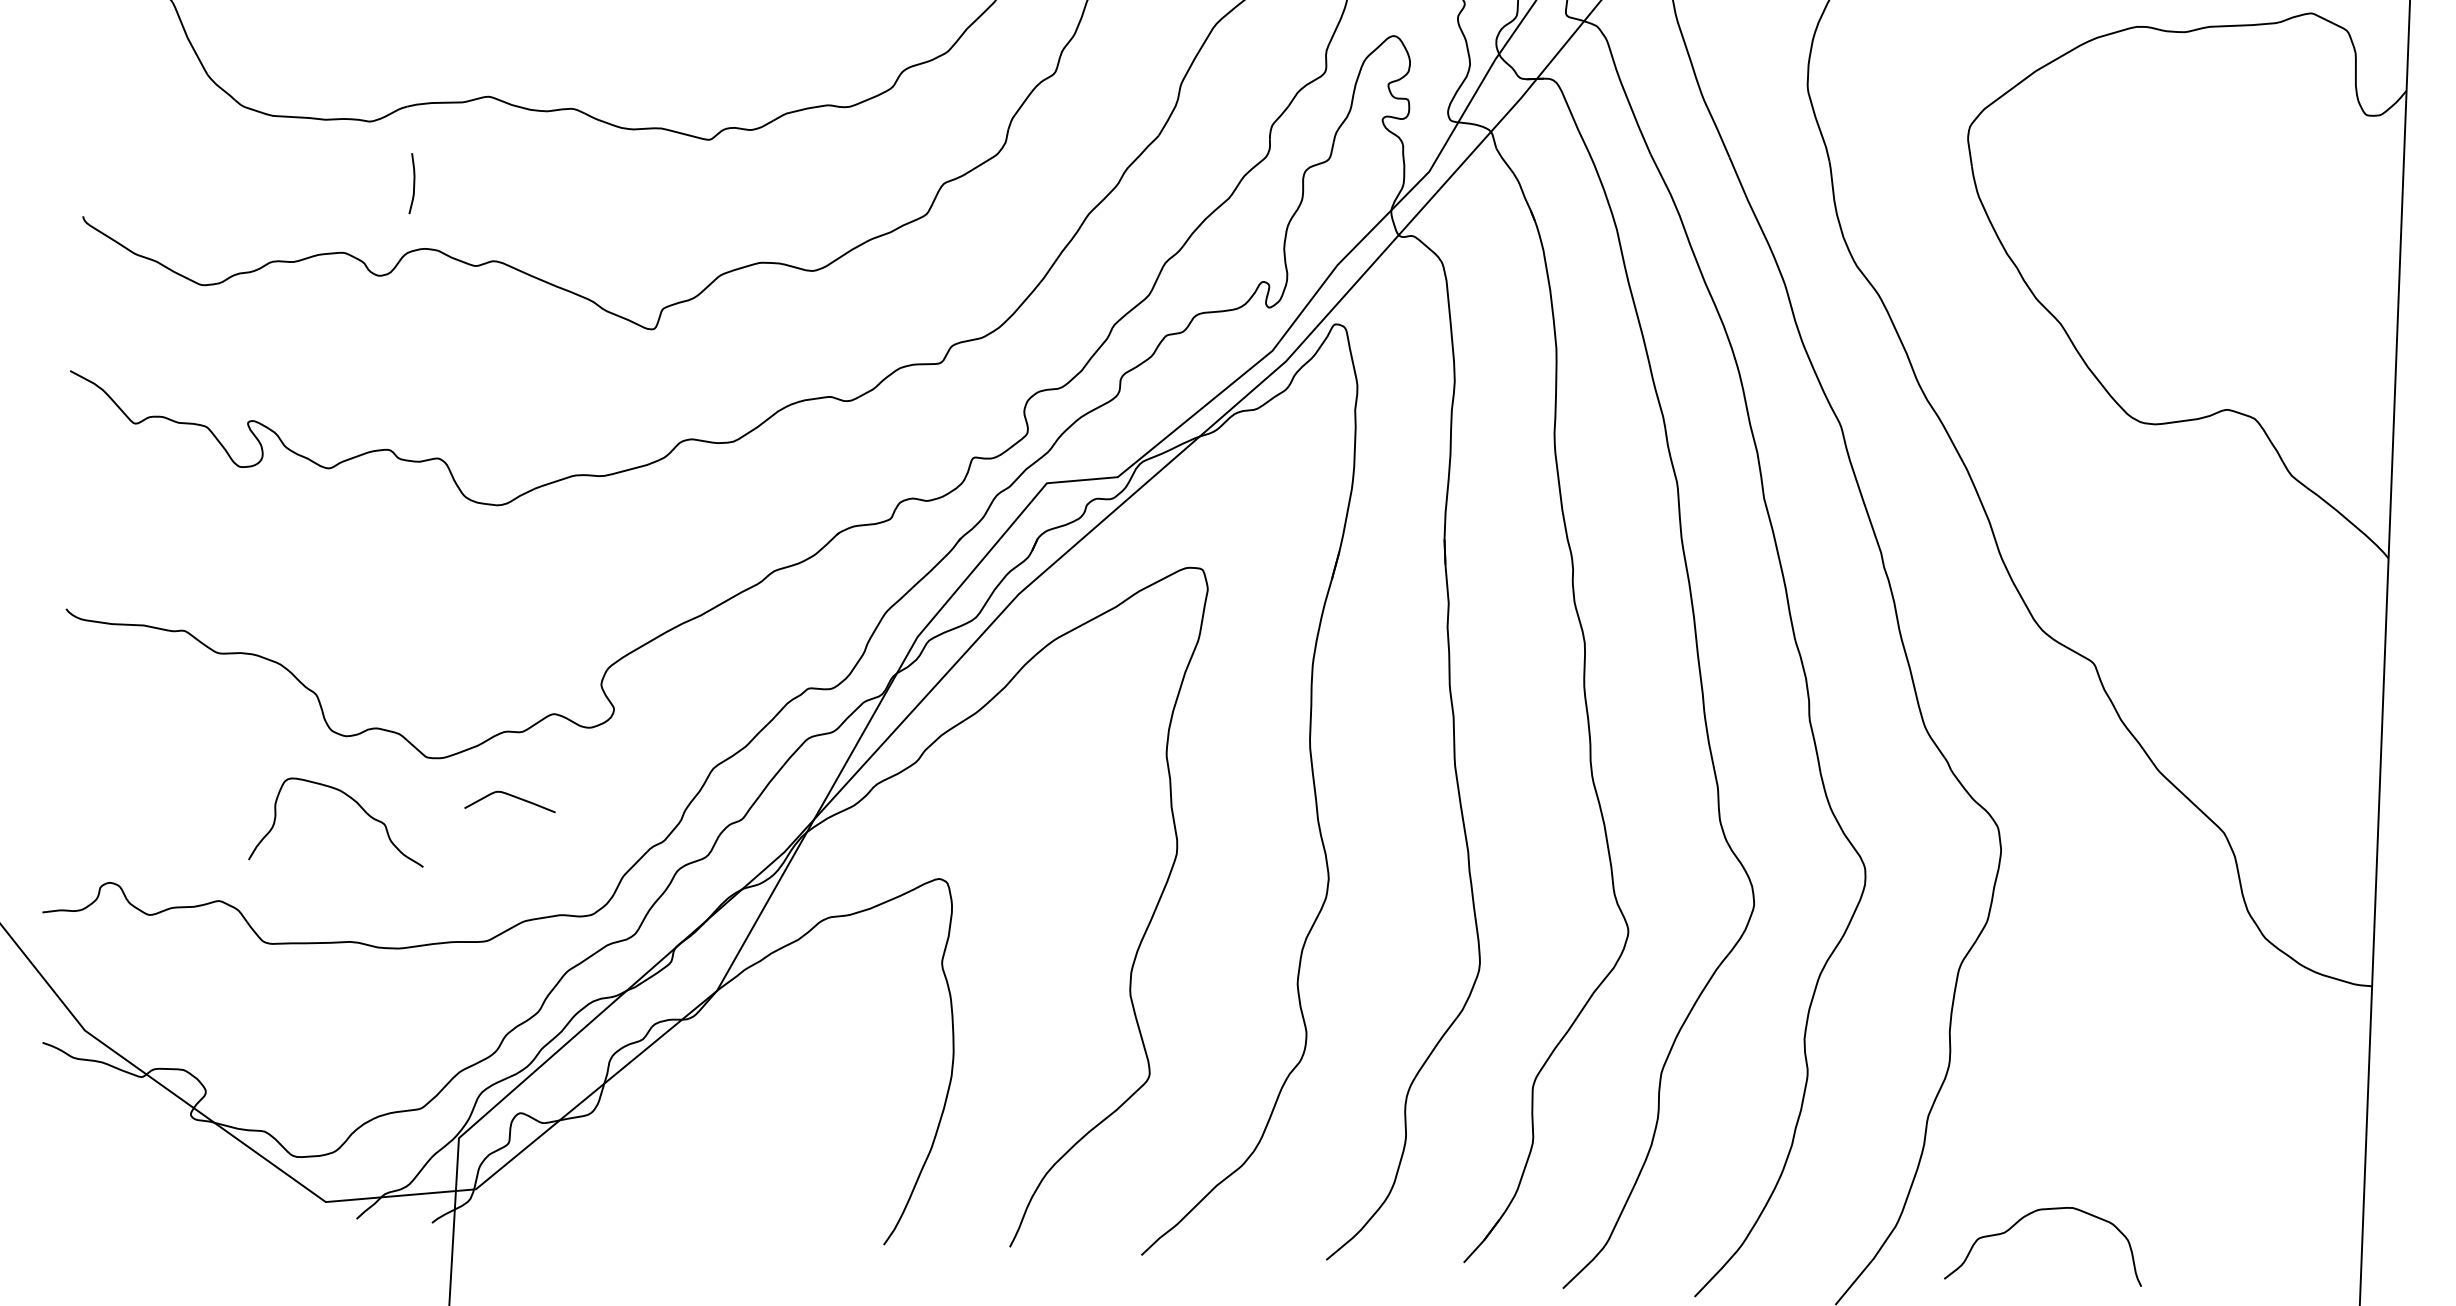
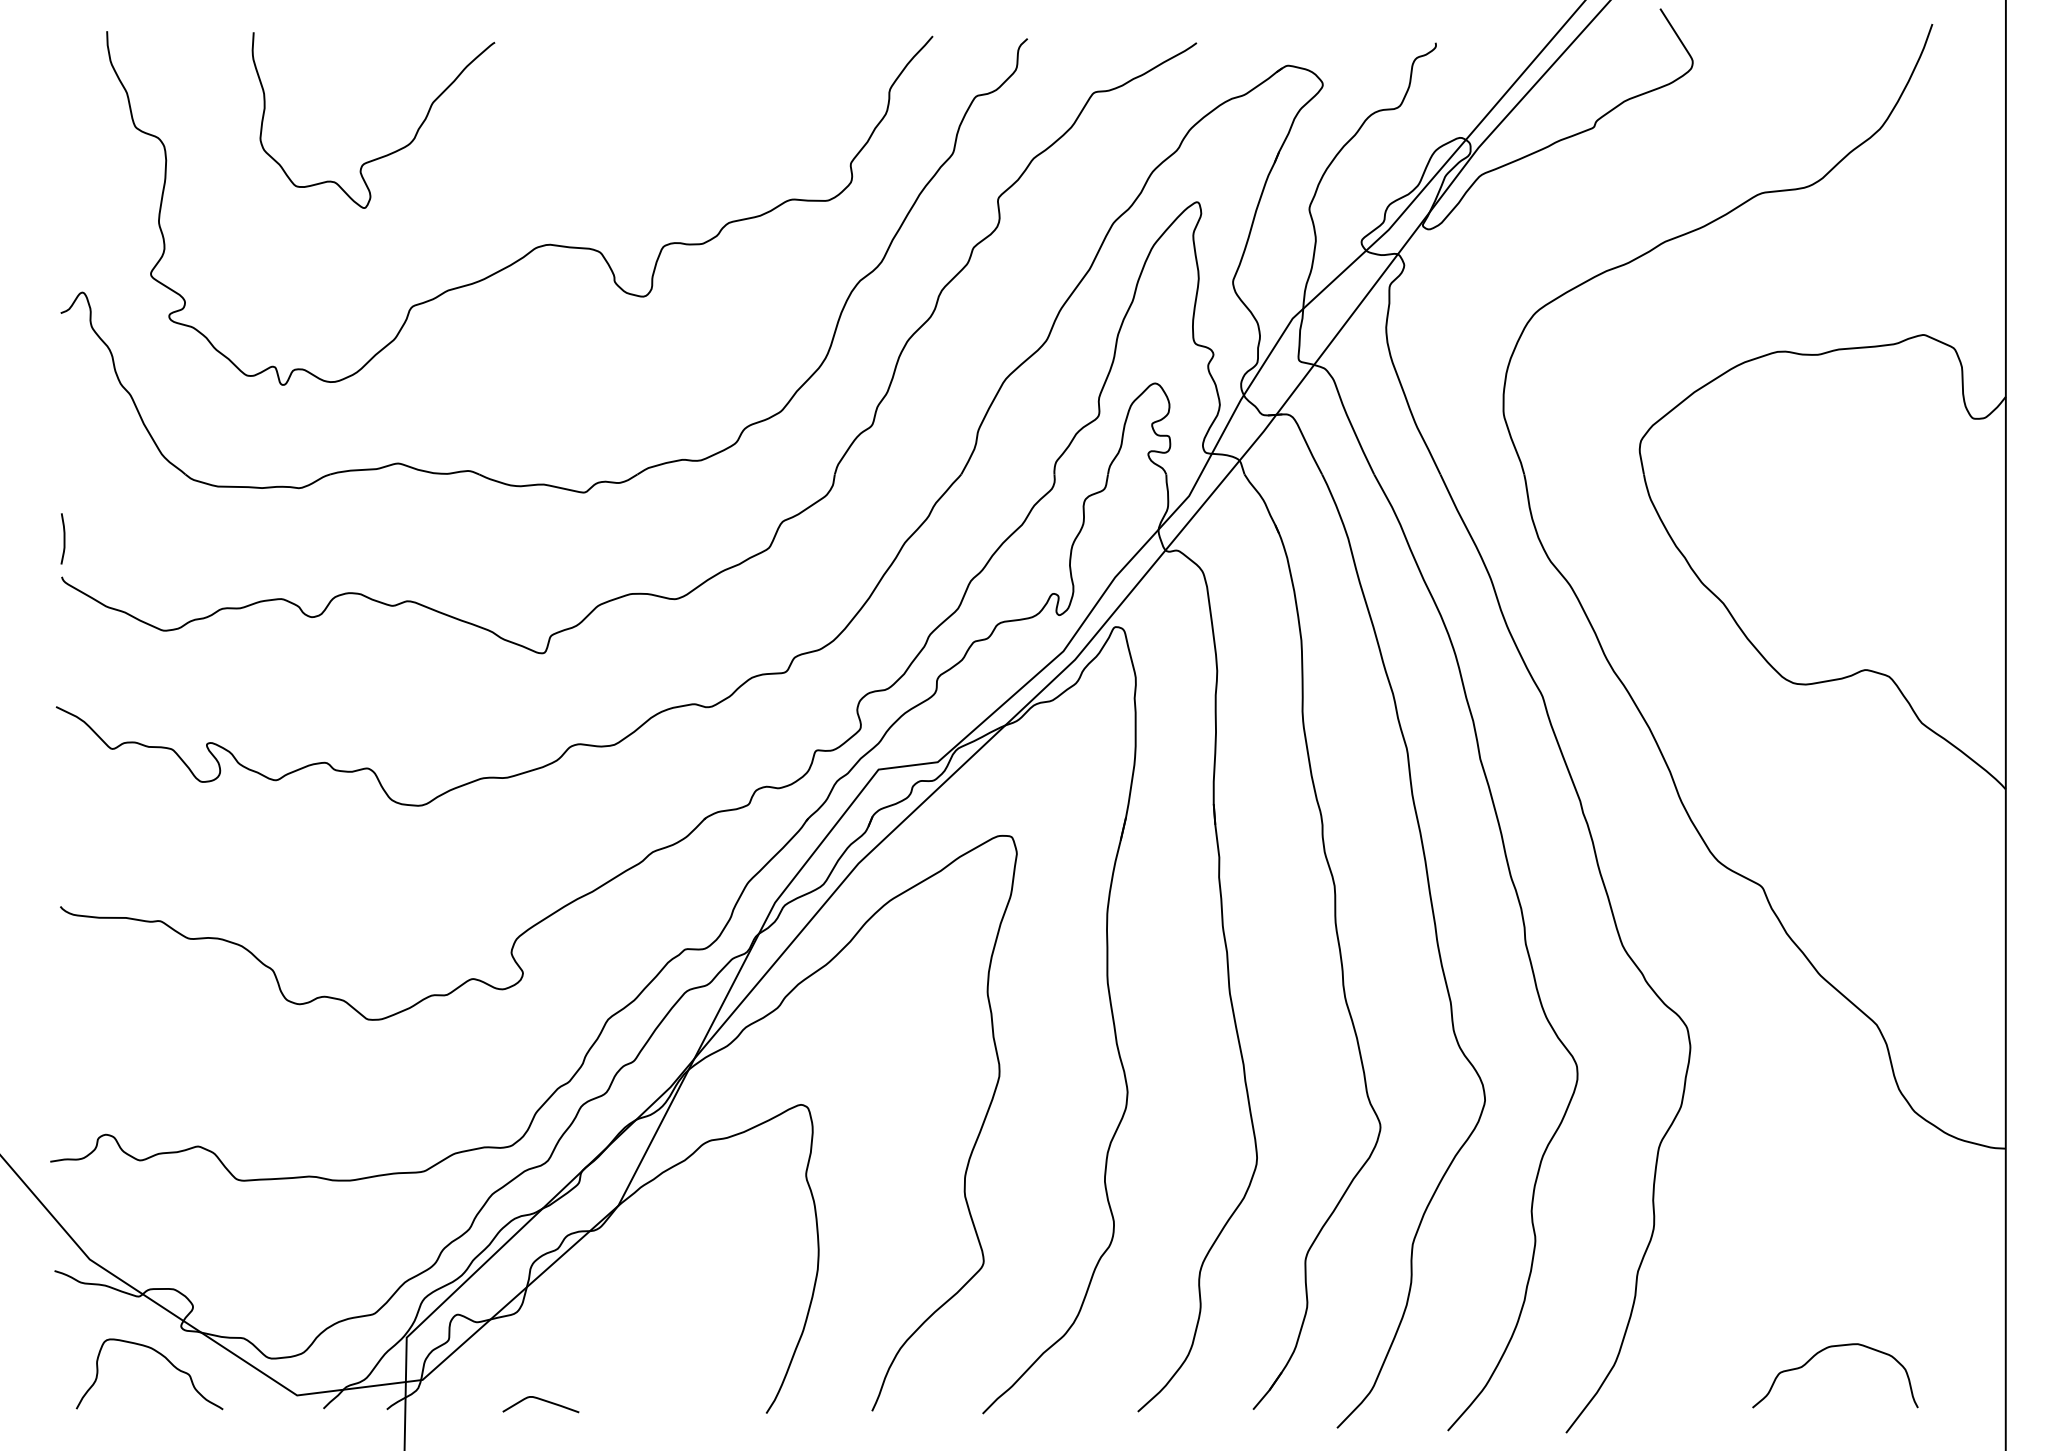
curve: (413, 183) -> (63, 538), moved
curve: (509, 796) -> (540, 1400), moved
curve: (354, 802) -> (163, 1357), moved
curve: (2030, 1215) -> (1822, 1351), moved

